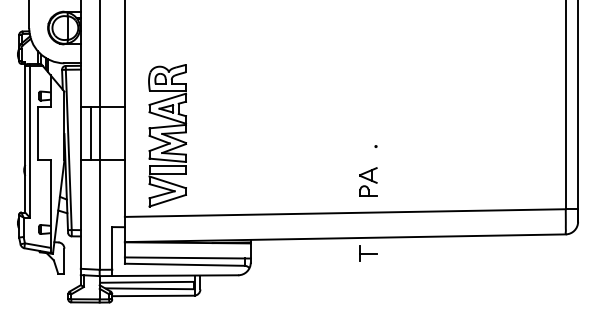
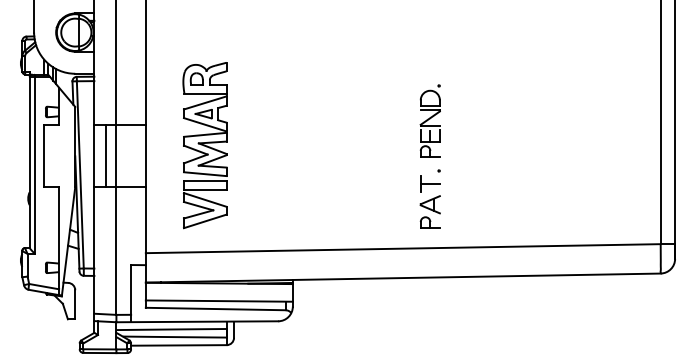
part: (368, 103) -> (430, 120), added
part: (167, 135) -> (204, 145), moved
part: (368, 253) -> (430, 183), moved

